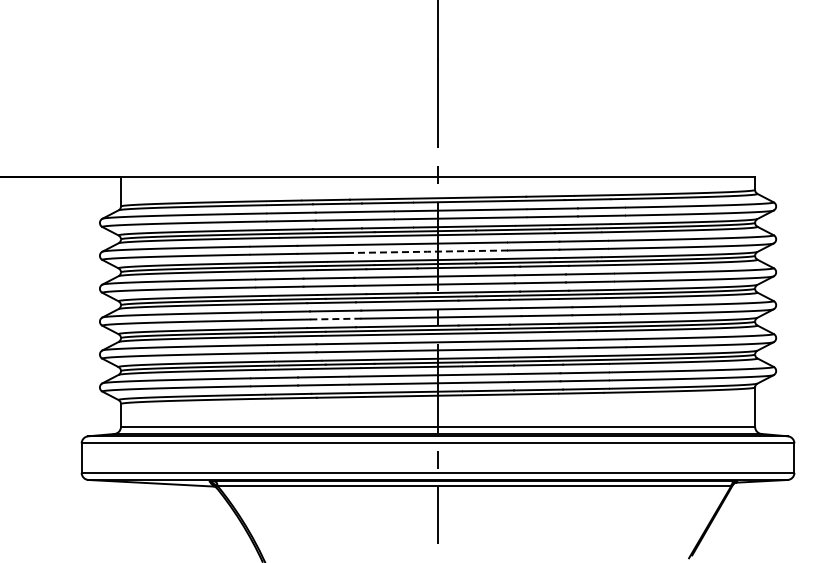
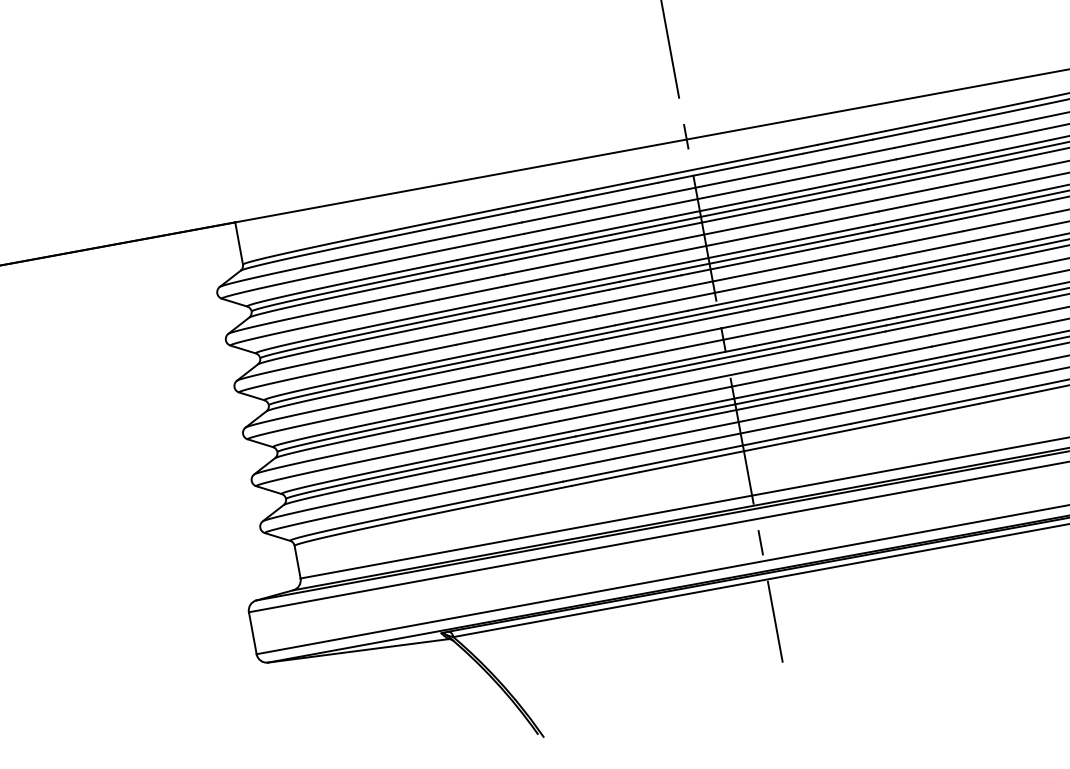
line: (427, 251) -> (691, 248), dashed -> solid
line: (335, 319) -> (578, 369), dashed -> solid

